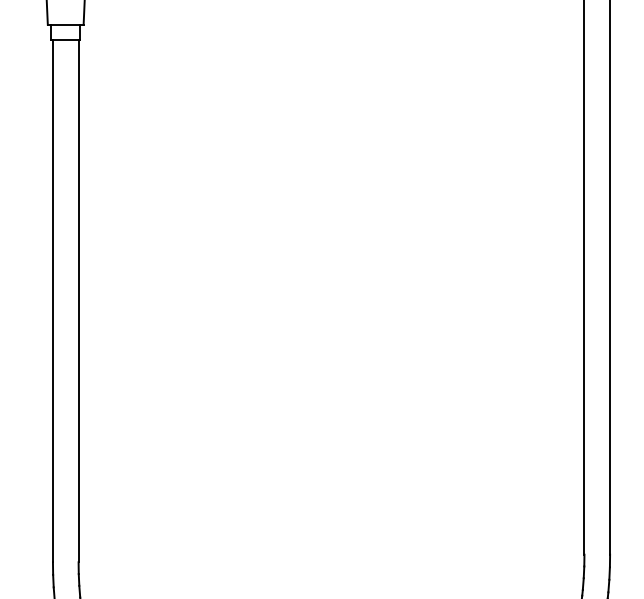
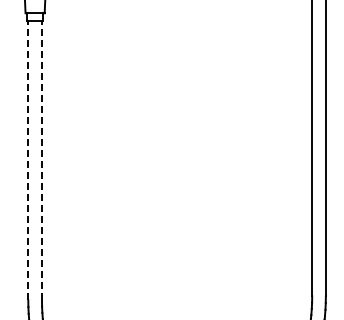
line: (53, 300) -> (28, 160), solid -> dashed
line: (77, 300) -> (41, 160), solid -> dashed

